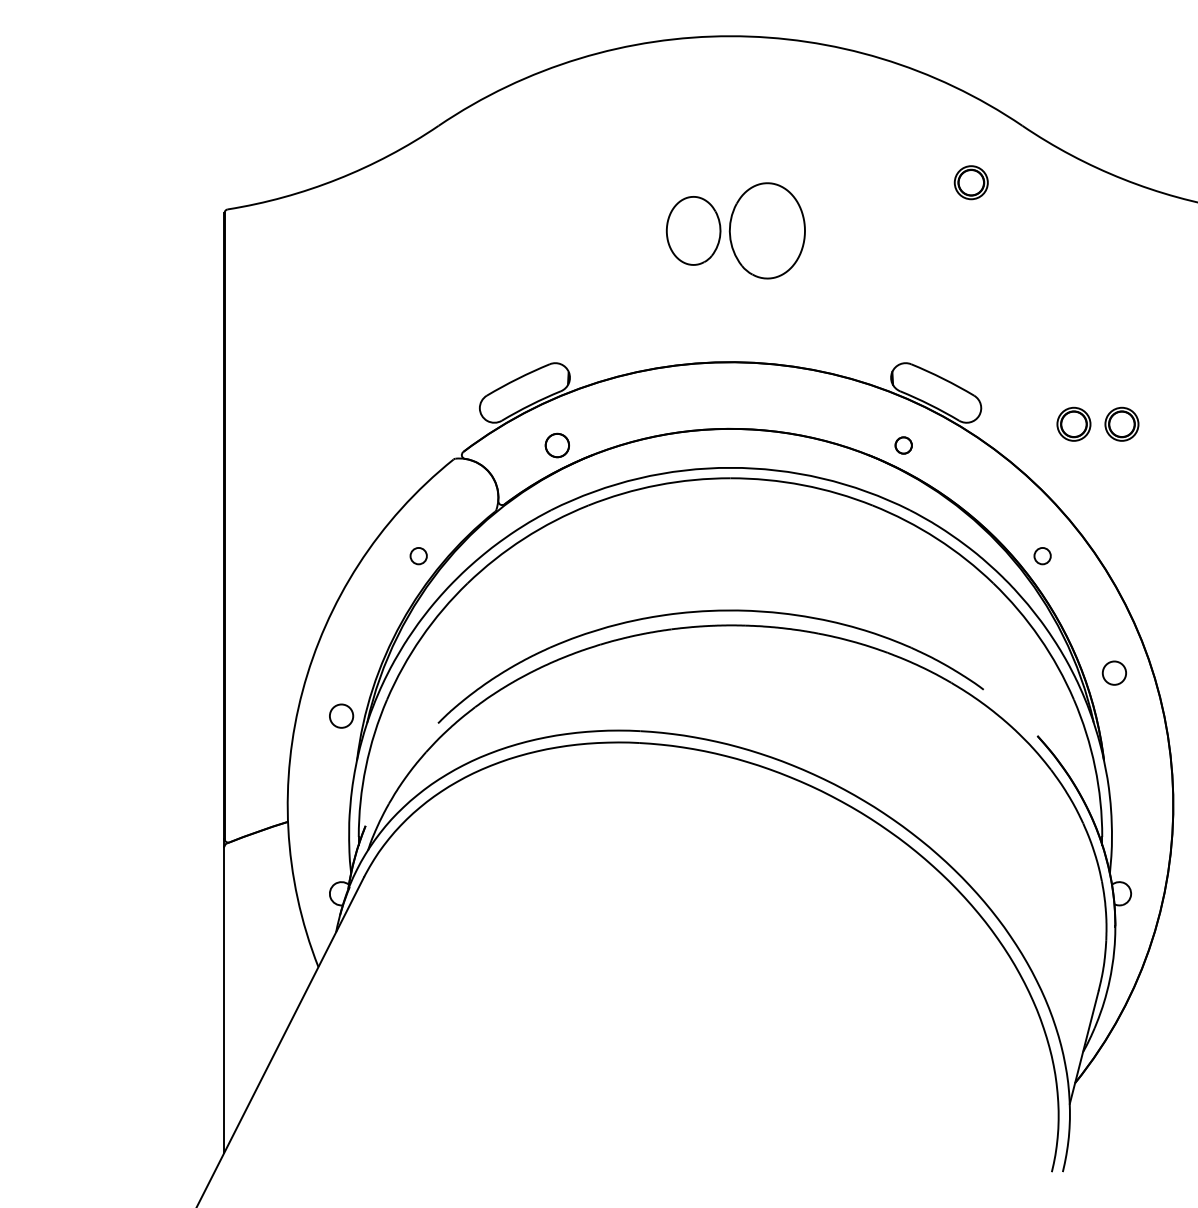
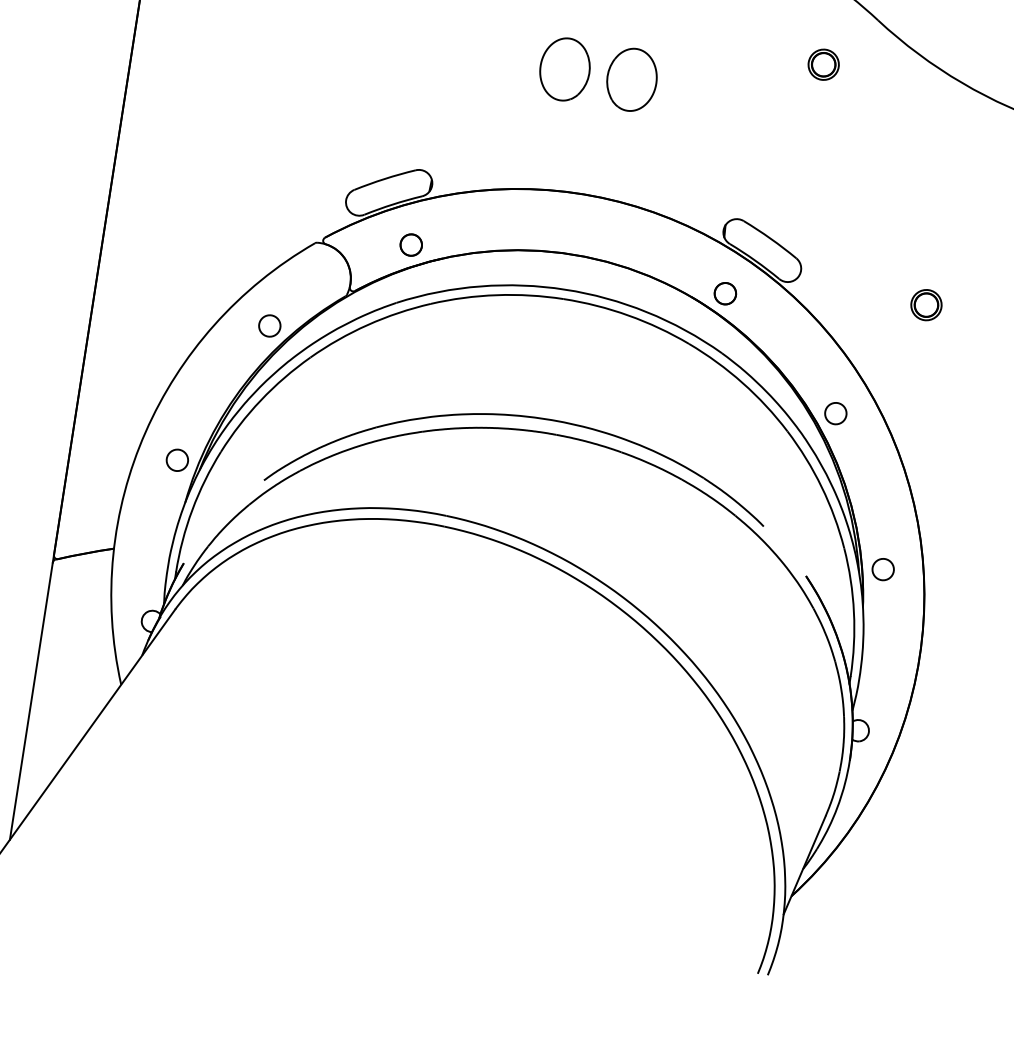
part: (767, 230) -> (632, 79), size x0.71
part: (1073, 423) -> (882, 297), removed
part: (903, 445) -> (725, 293), size x1.43
circle: (418, 555) -> (269, 325), size x1.43
circle: (1042, 555) -> (835, 412), size x1.43
circle: (1113, 672) -> (882, 568), moved

